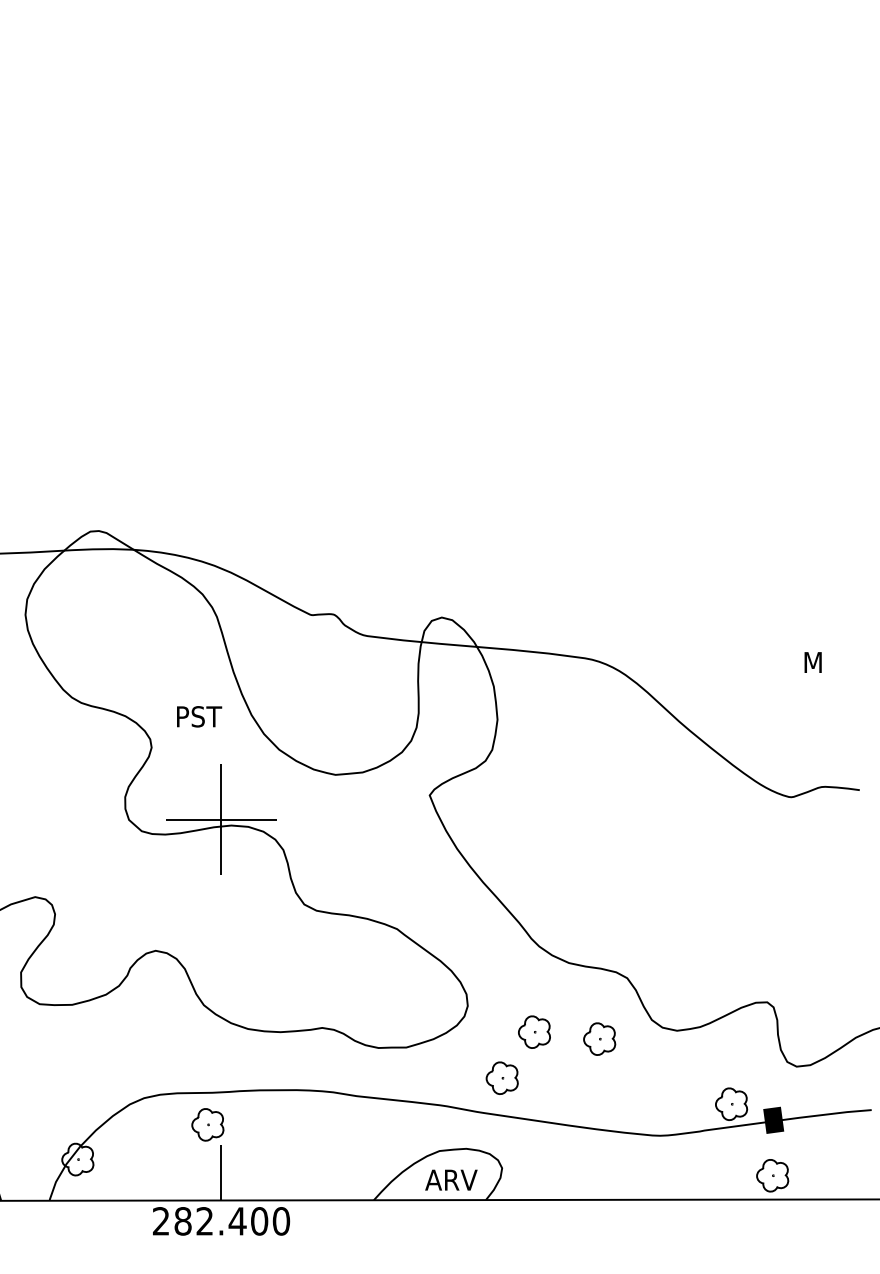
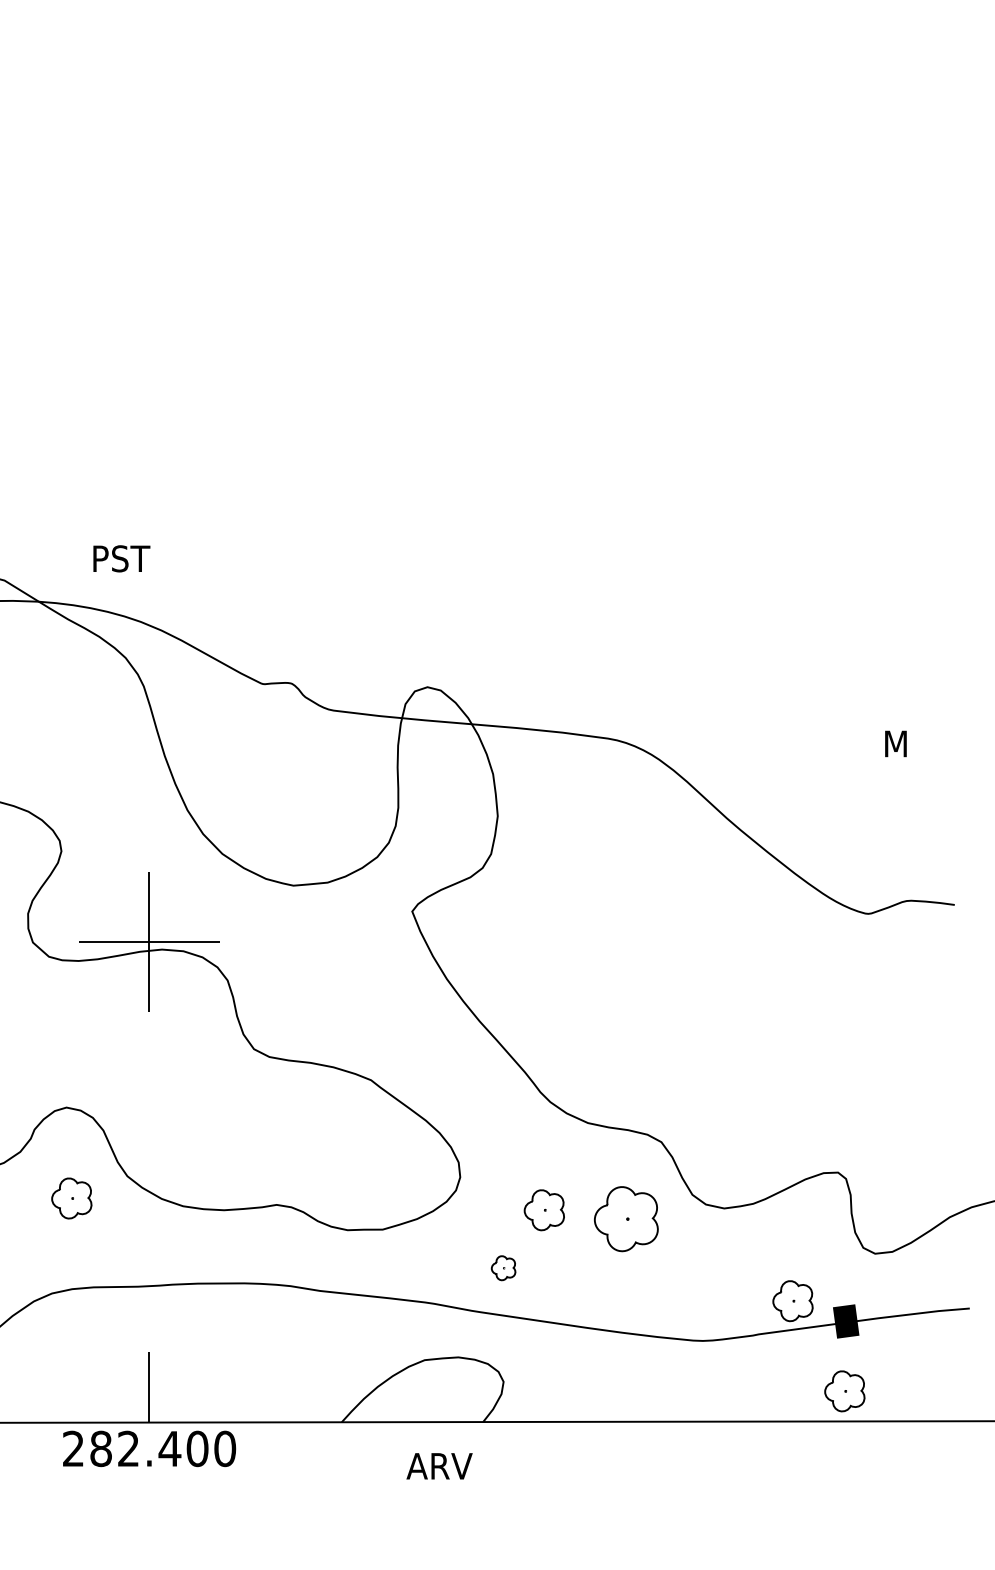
text: (199, 716) -> (121, 558), moved
part: (599, 1038) -> (626, 1218), size x1.6
part: (501, 1077) -> (502, 1267), size x0.6
part: (207, 1124) -> (71, 1198), moved
text: (451, 1179) -> (439, 1465), moved

